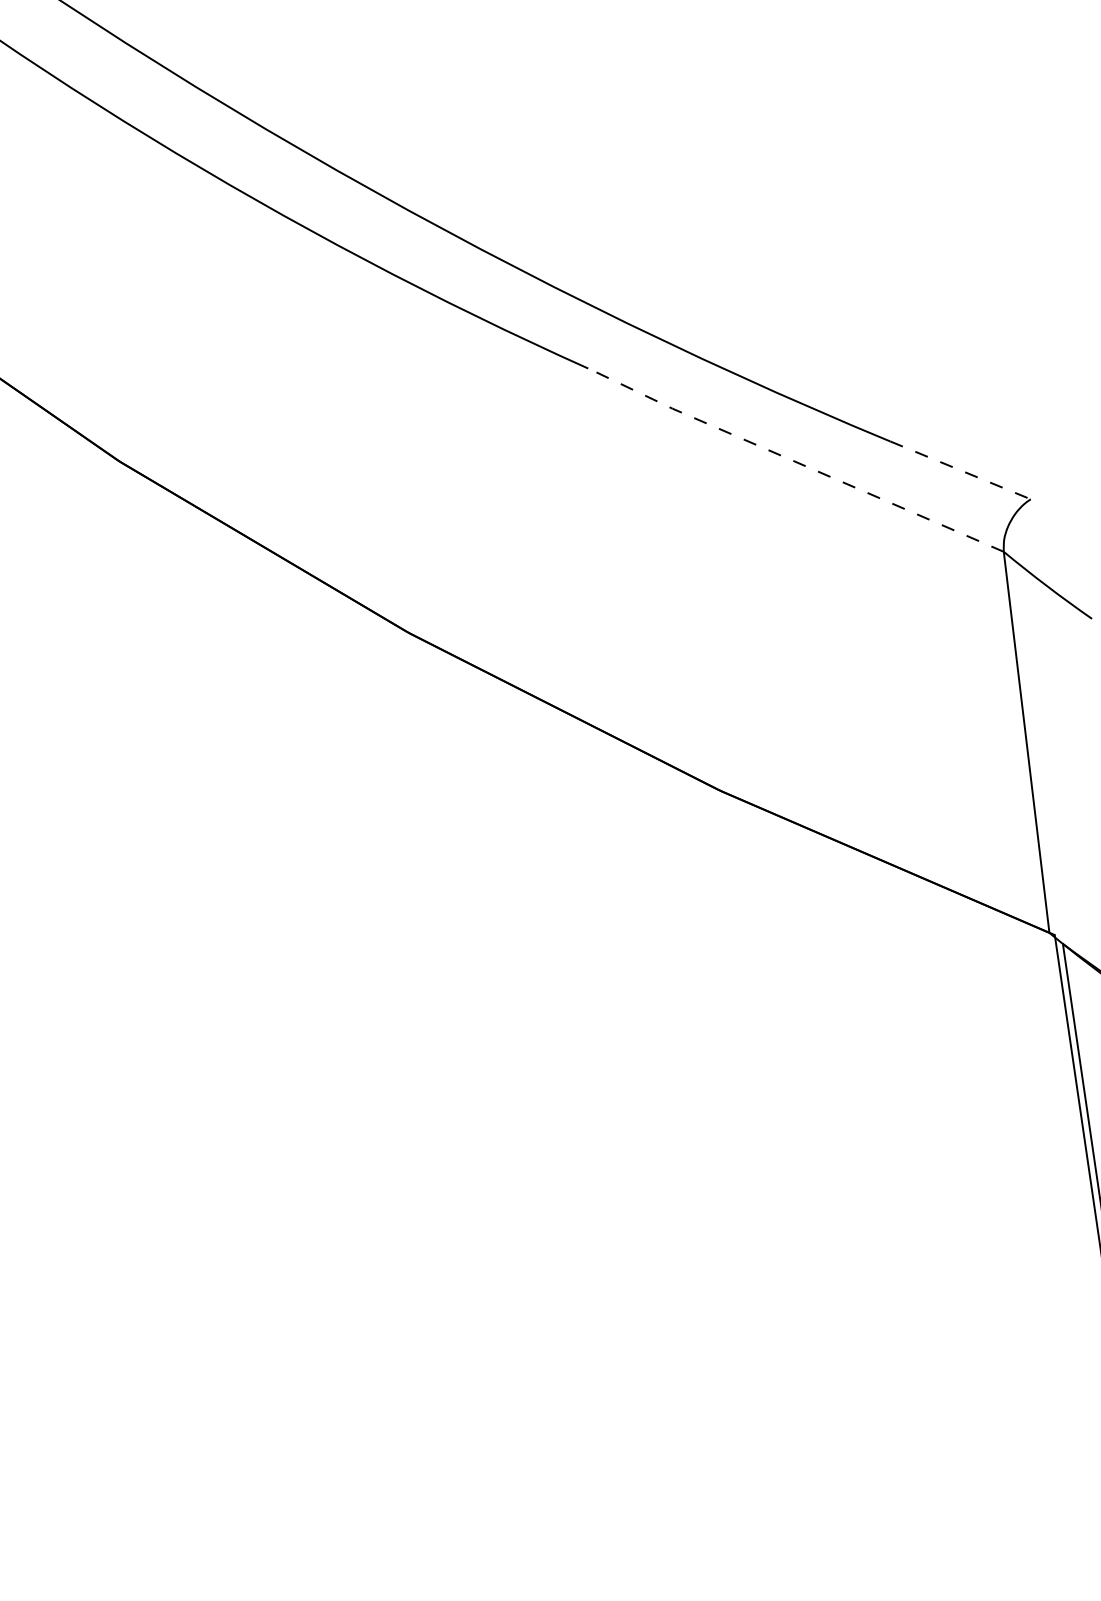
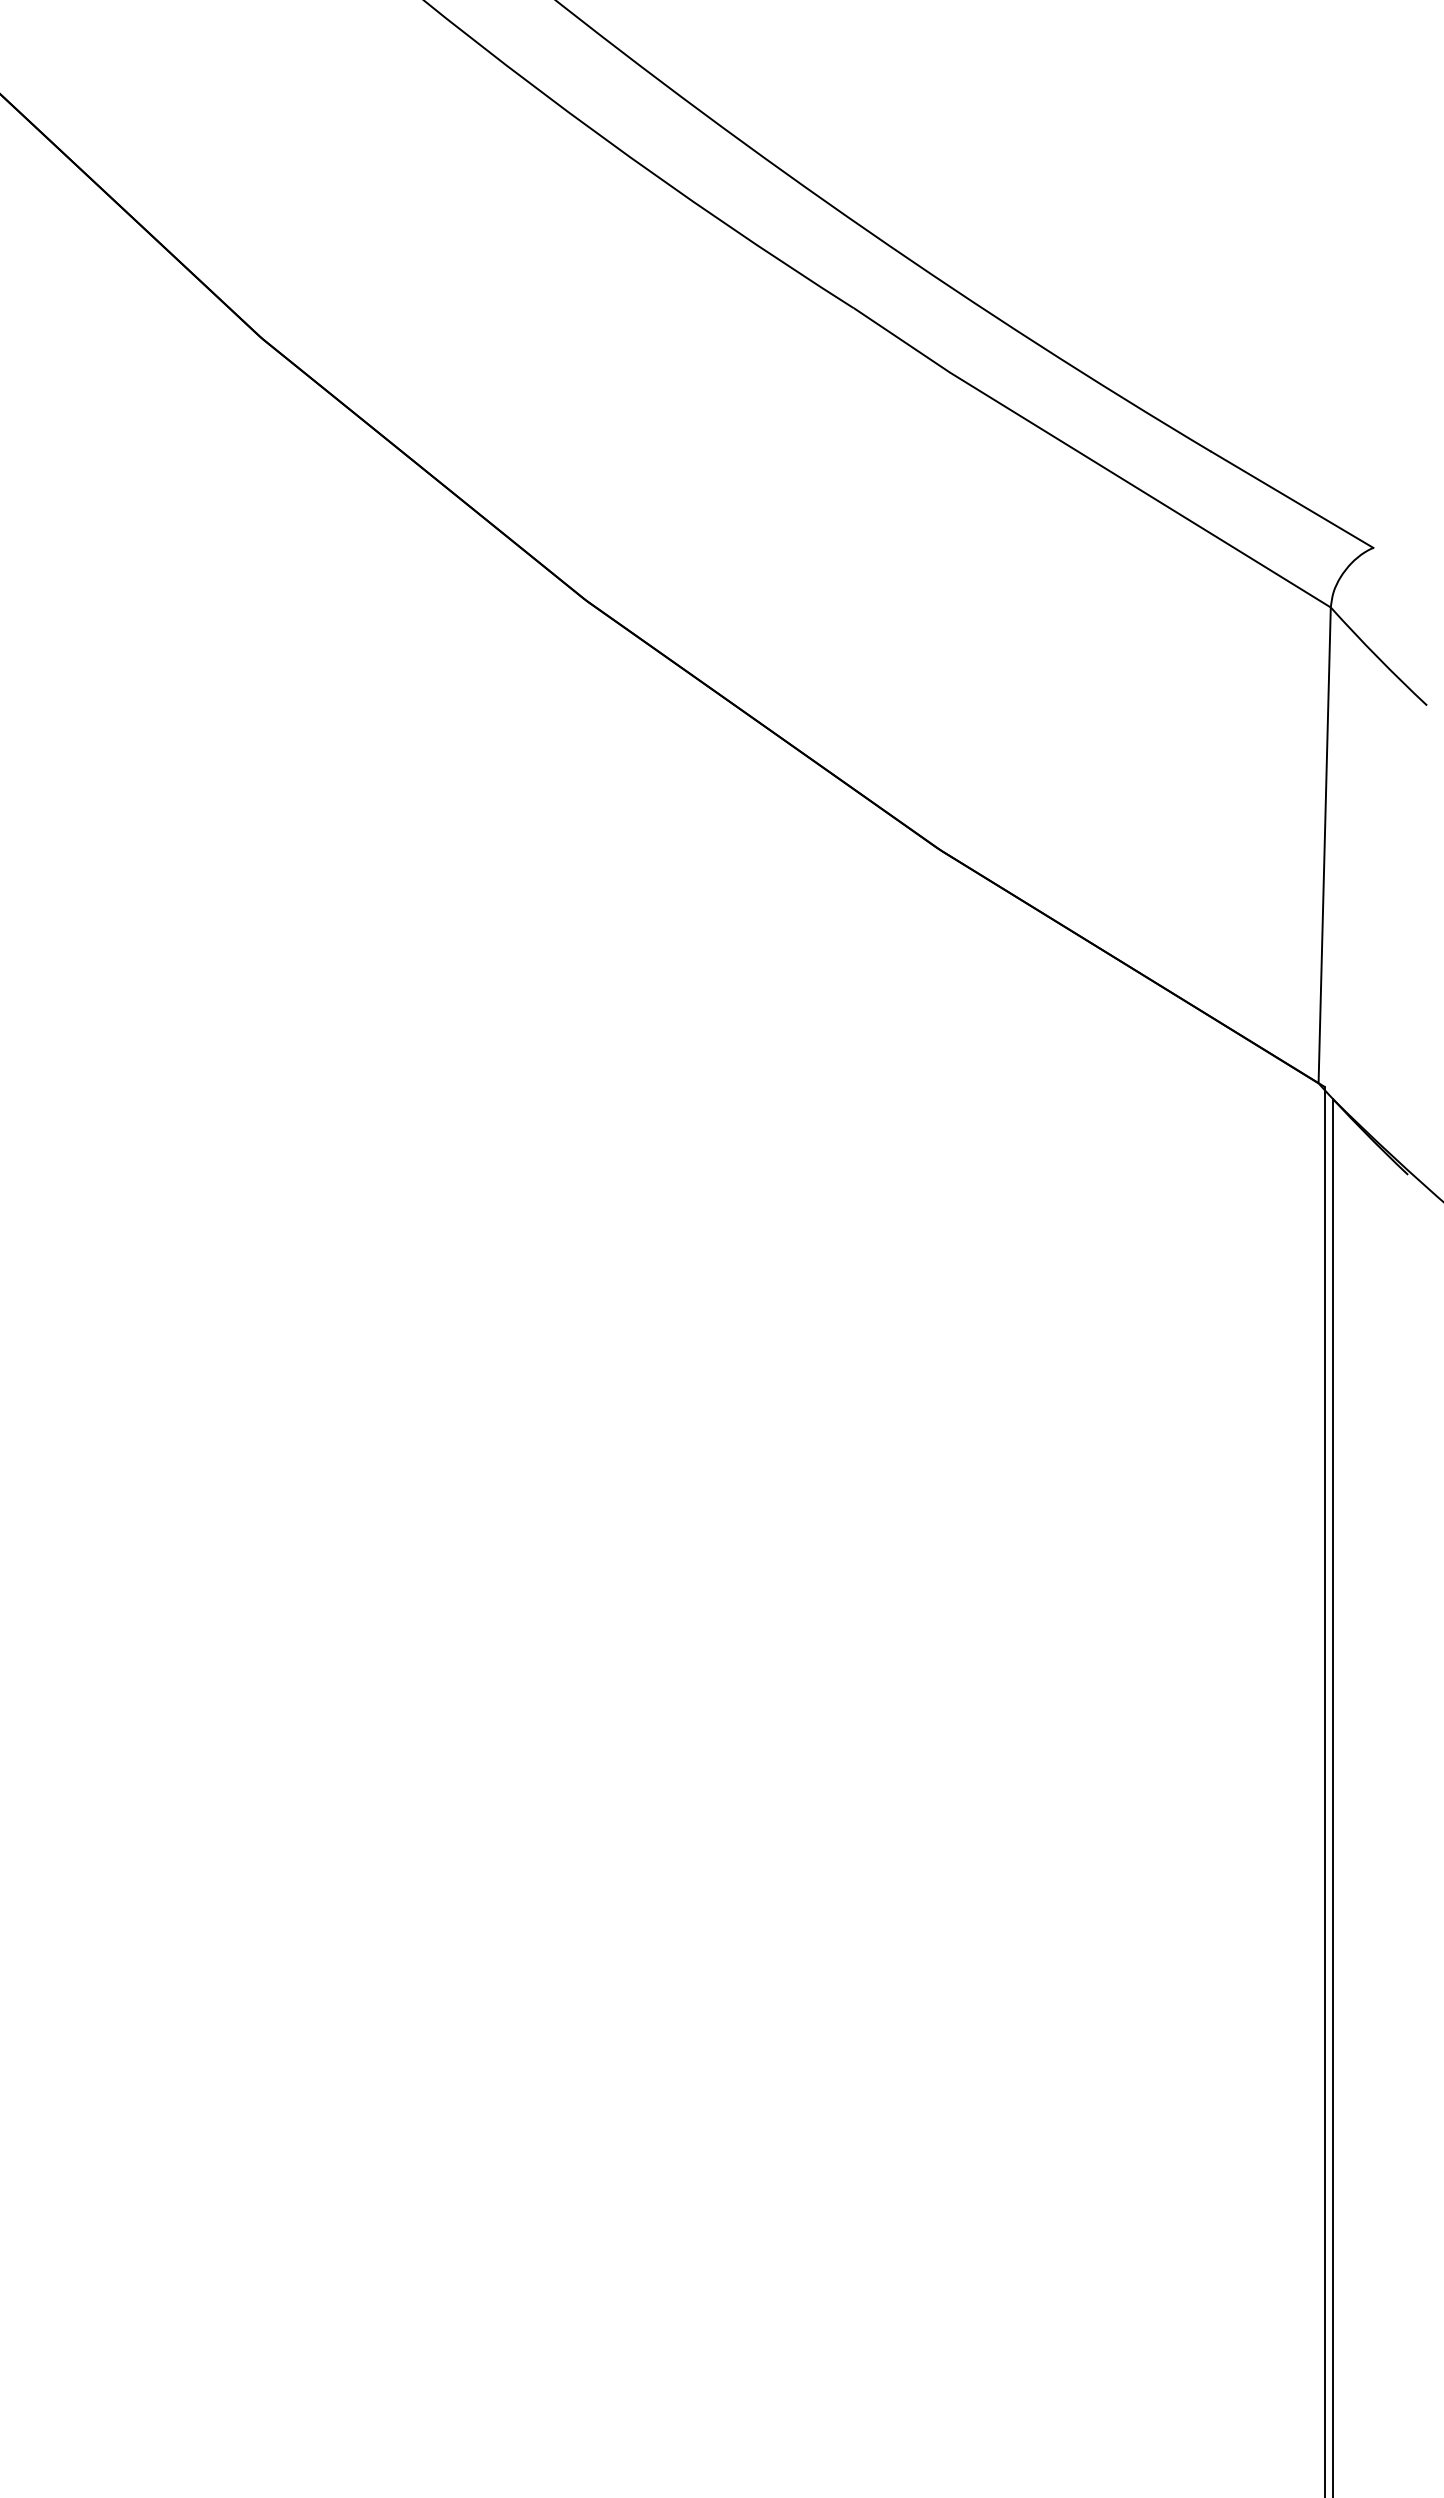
line: (794, 461) -> (1090, 459), dashed -> solid
line: (960, 470) -> (1292, 500), dashed -> solid

